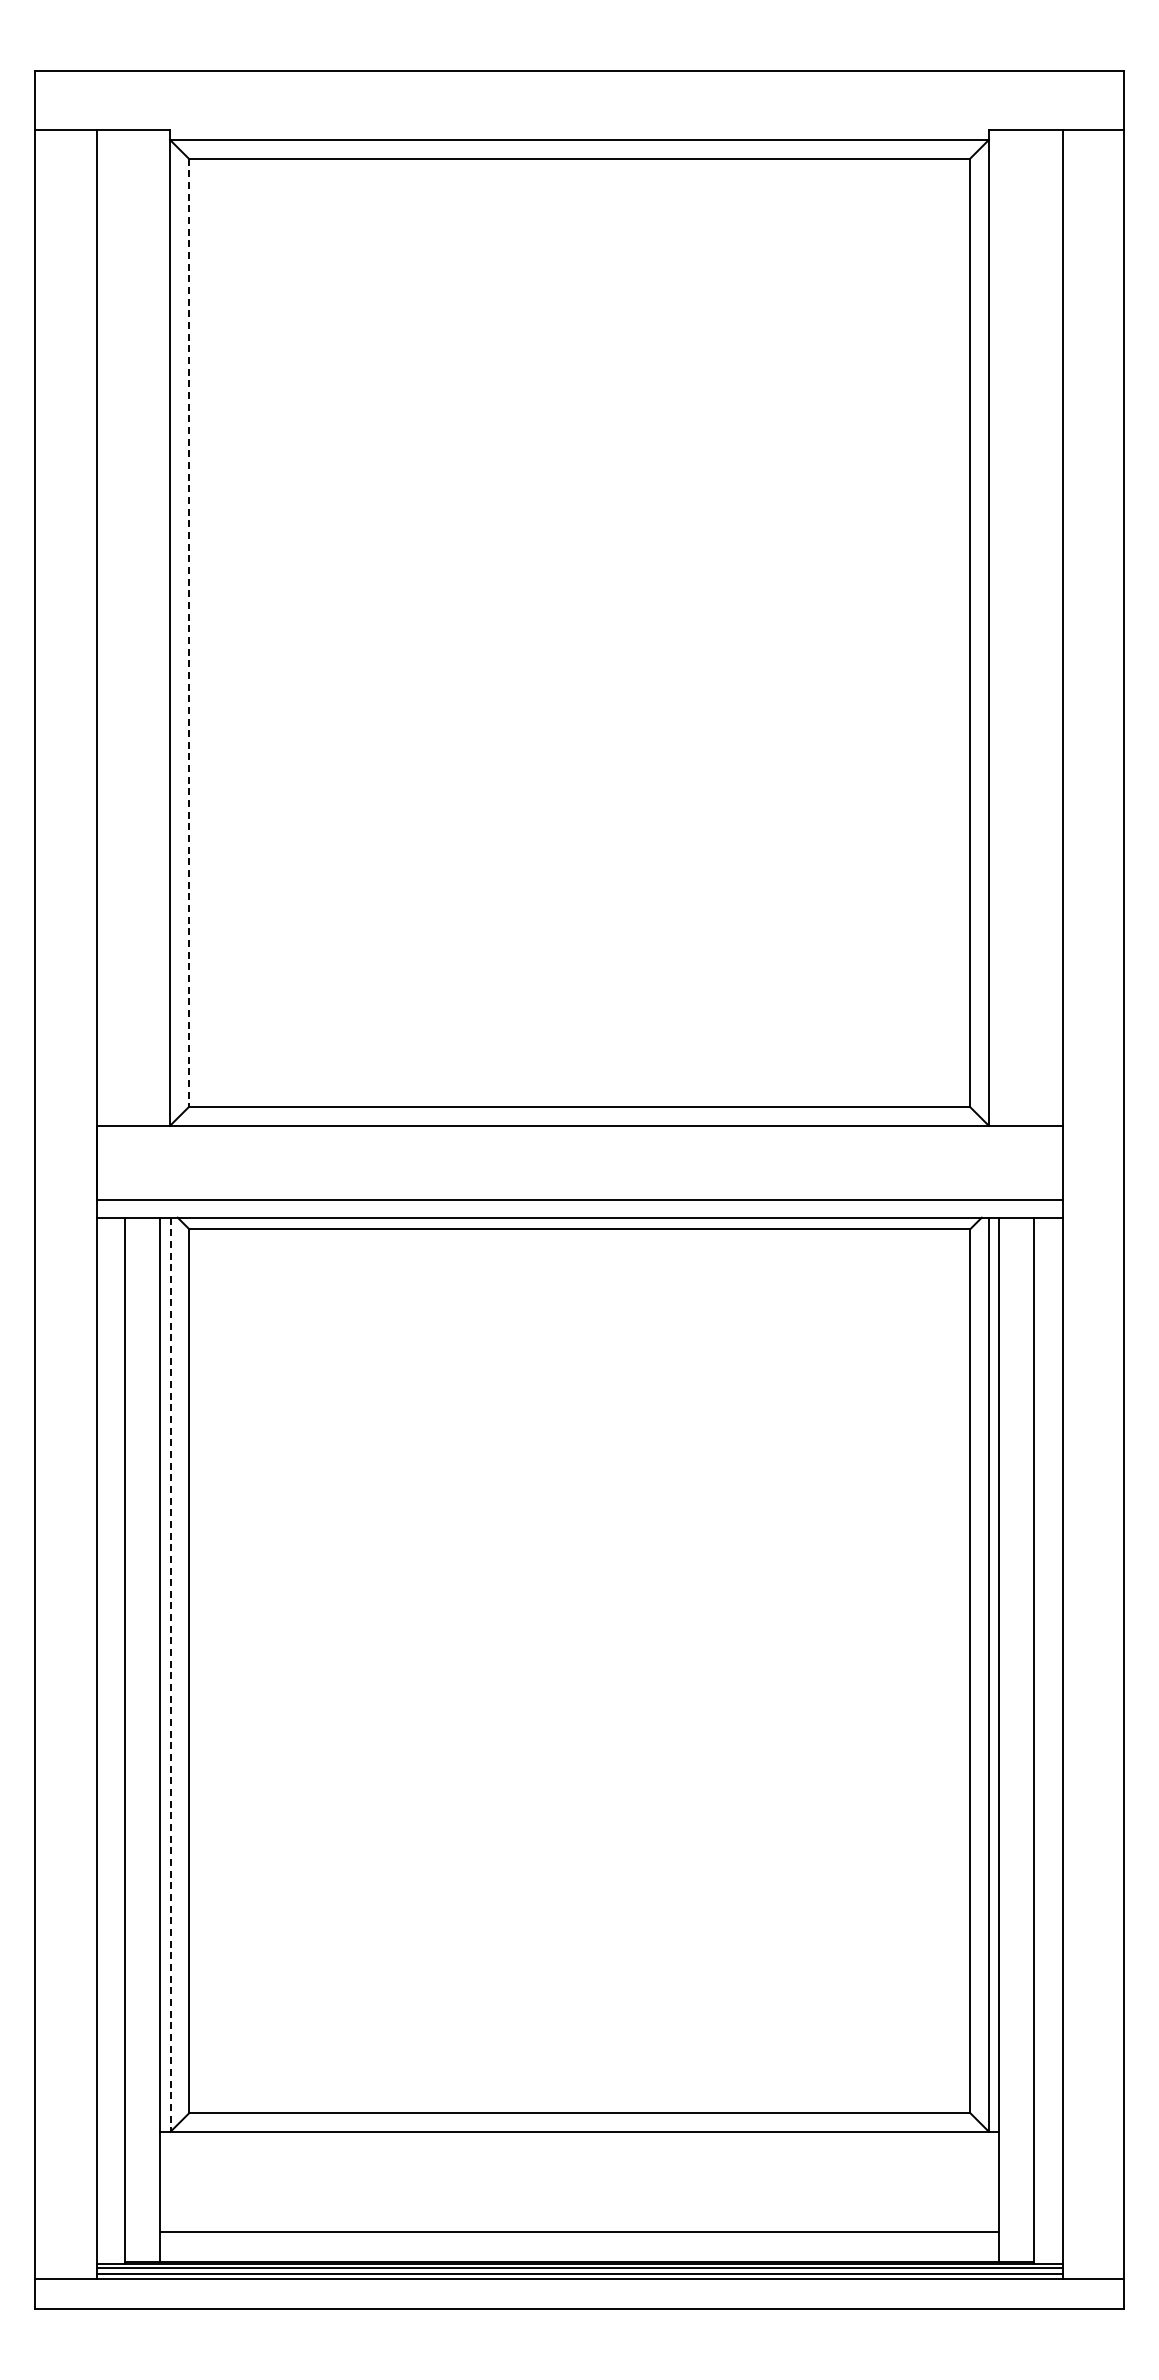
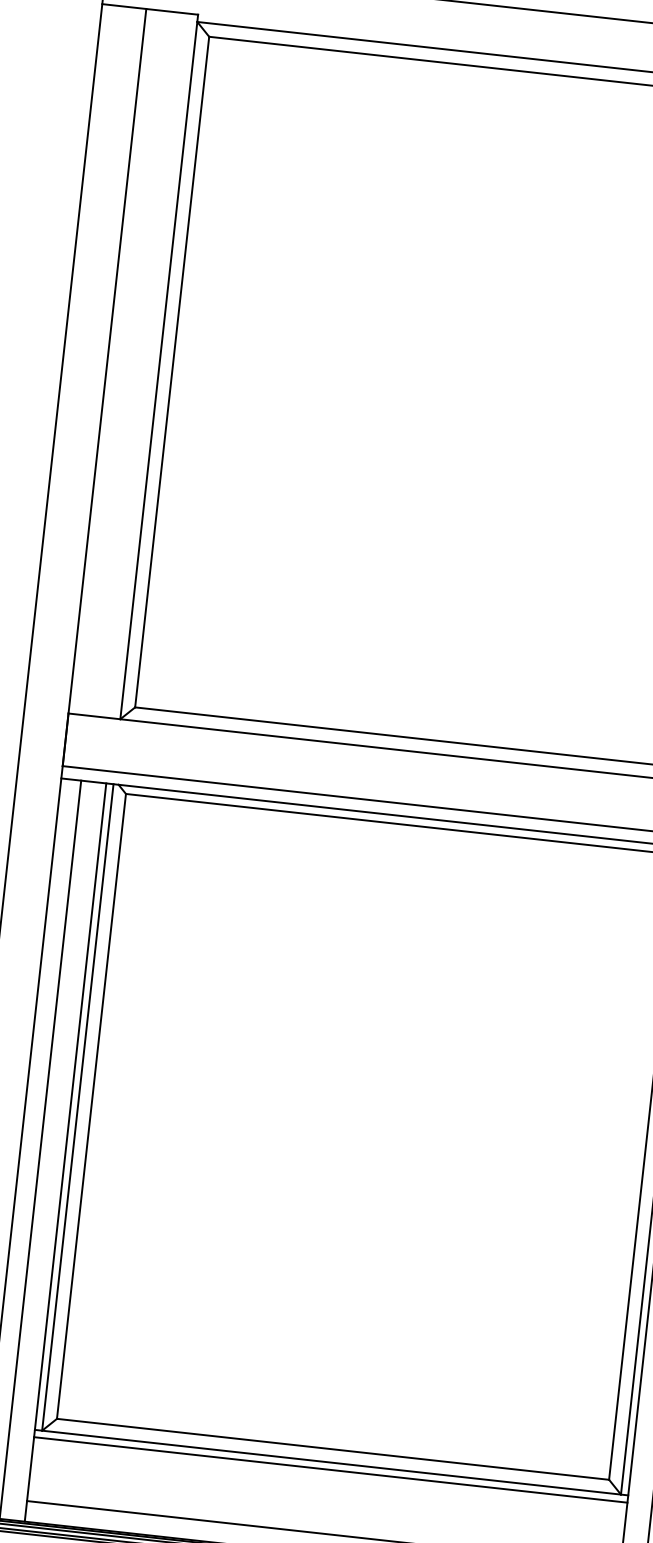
line: (188, 633) -> (171, 372), dashed -> solid
line: (170, 1675) -> (77, 1107), dashed -> solid
line: (579, 2142) -> (330, 1470), added

